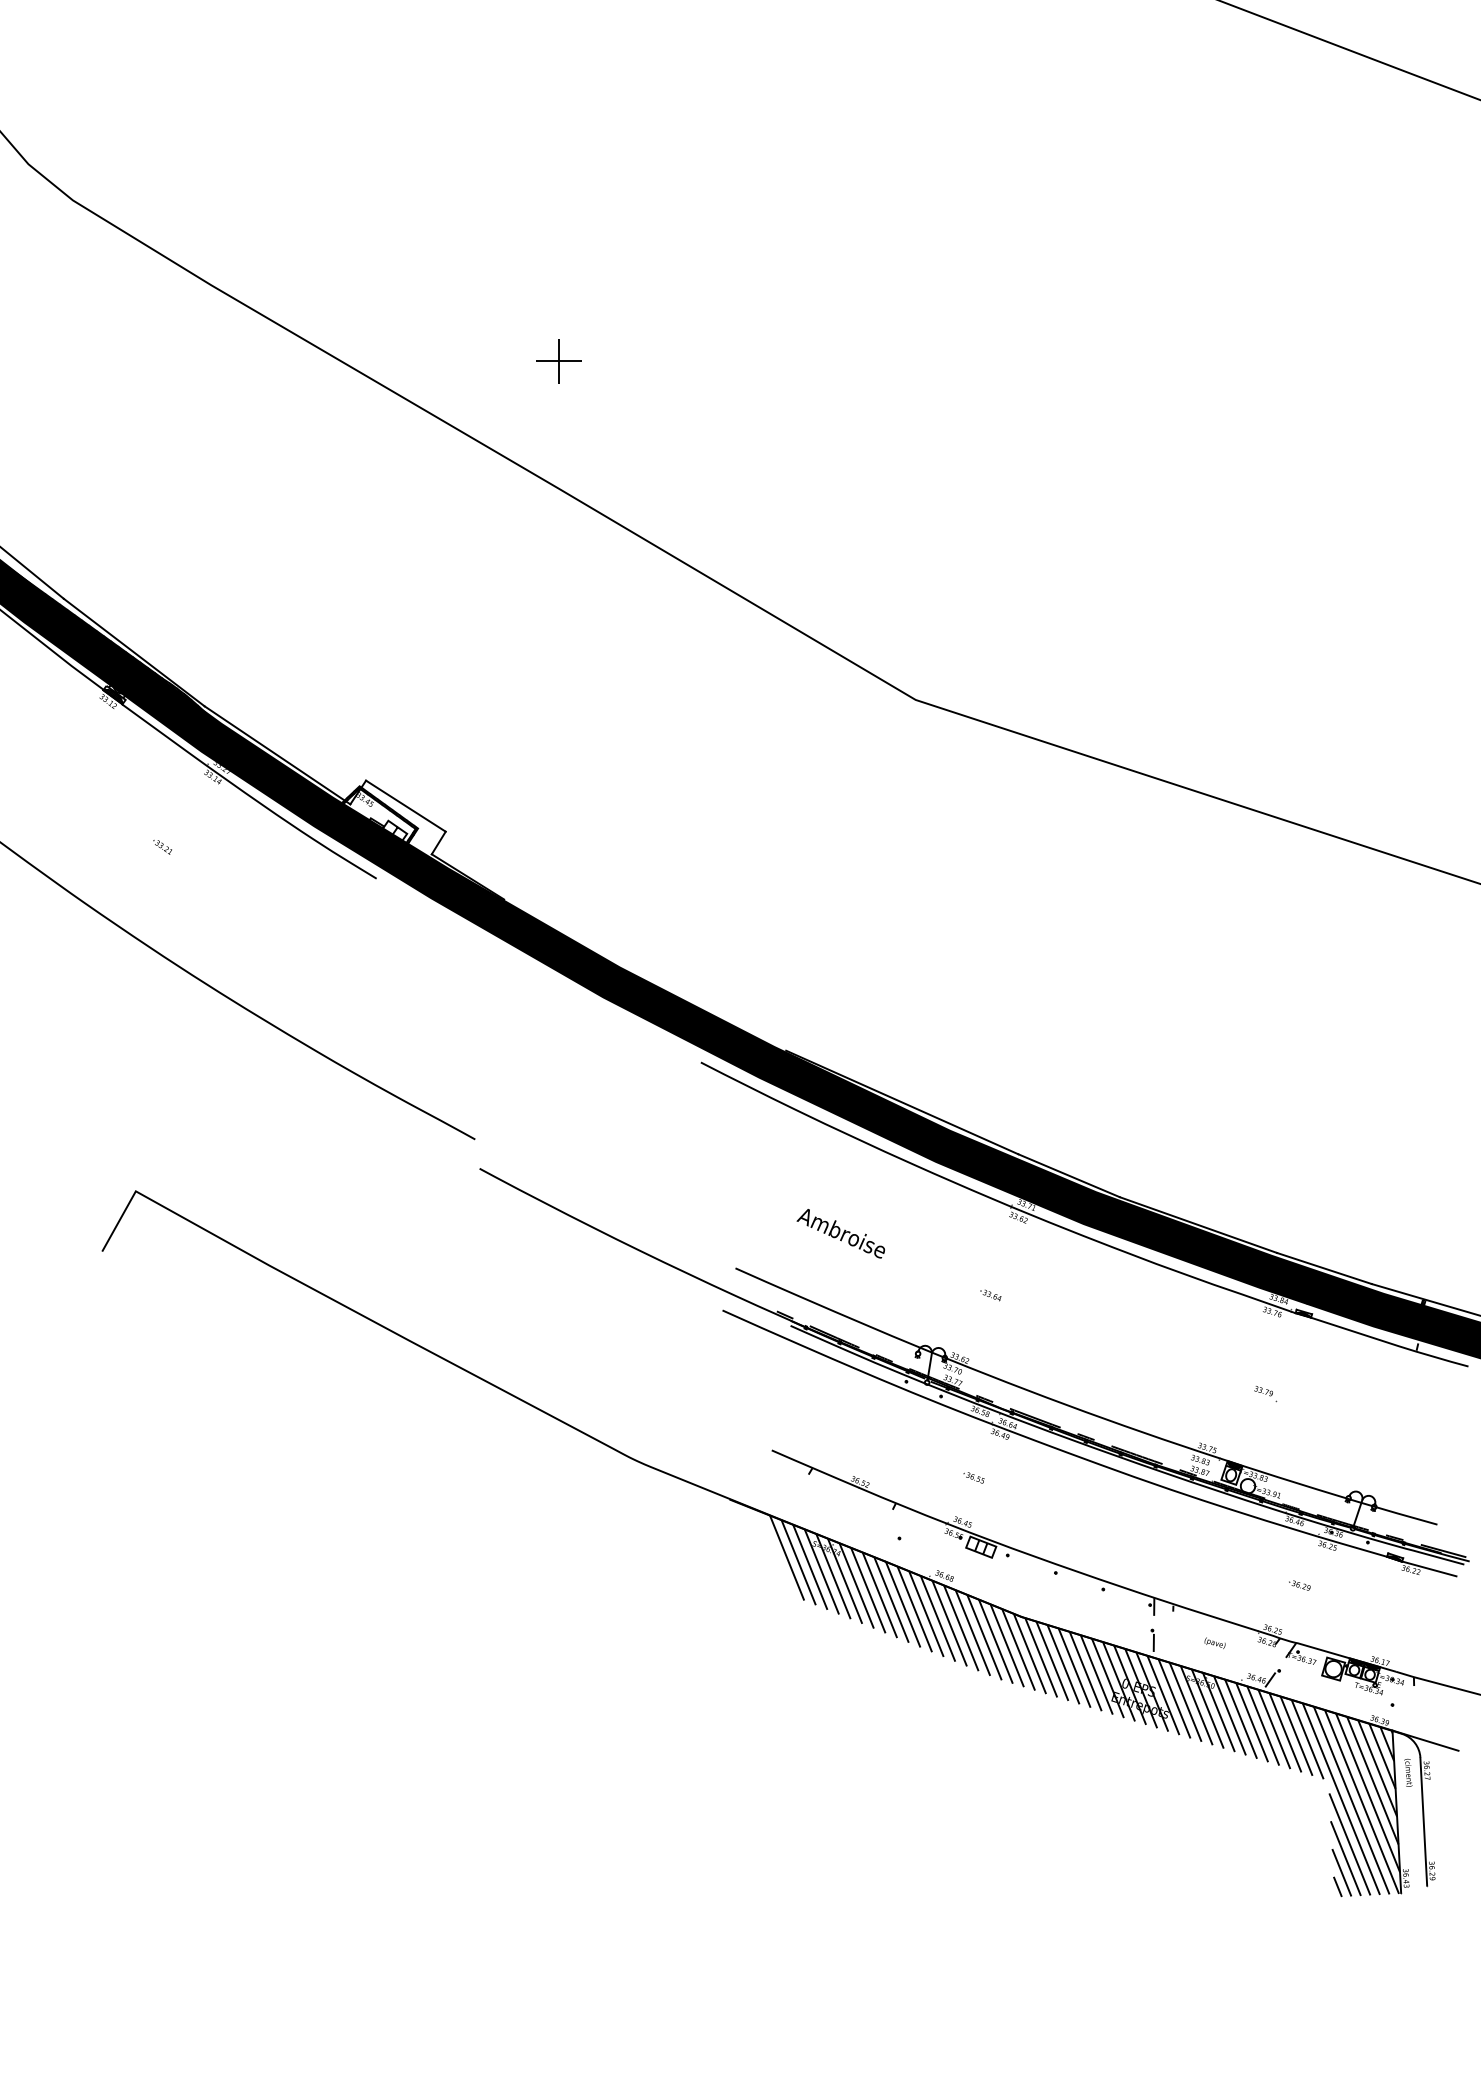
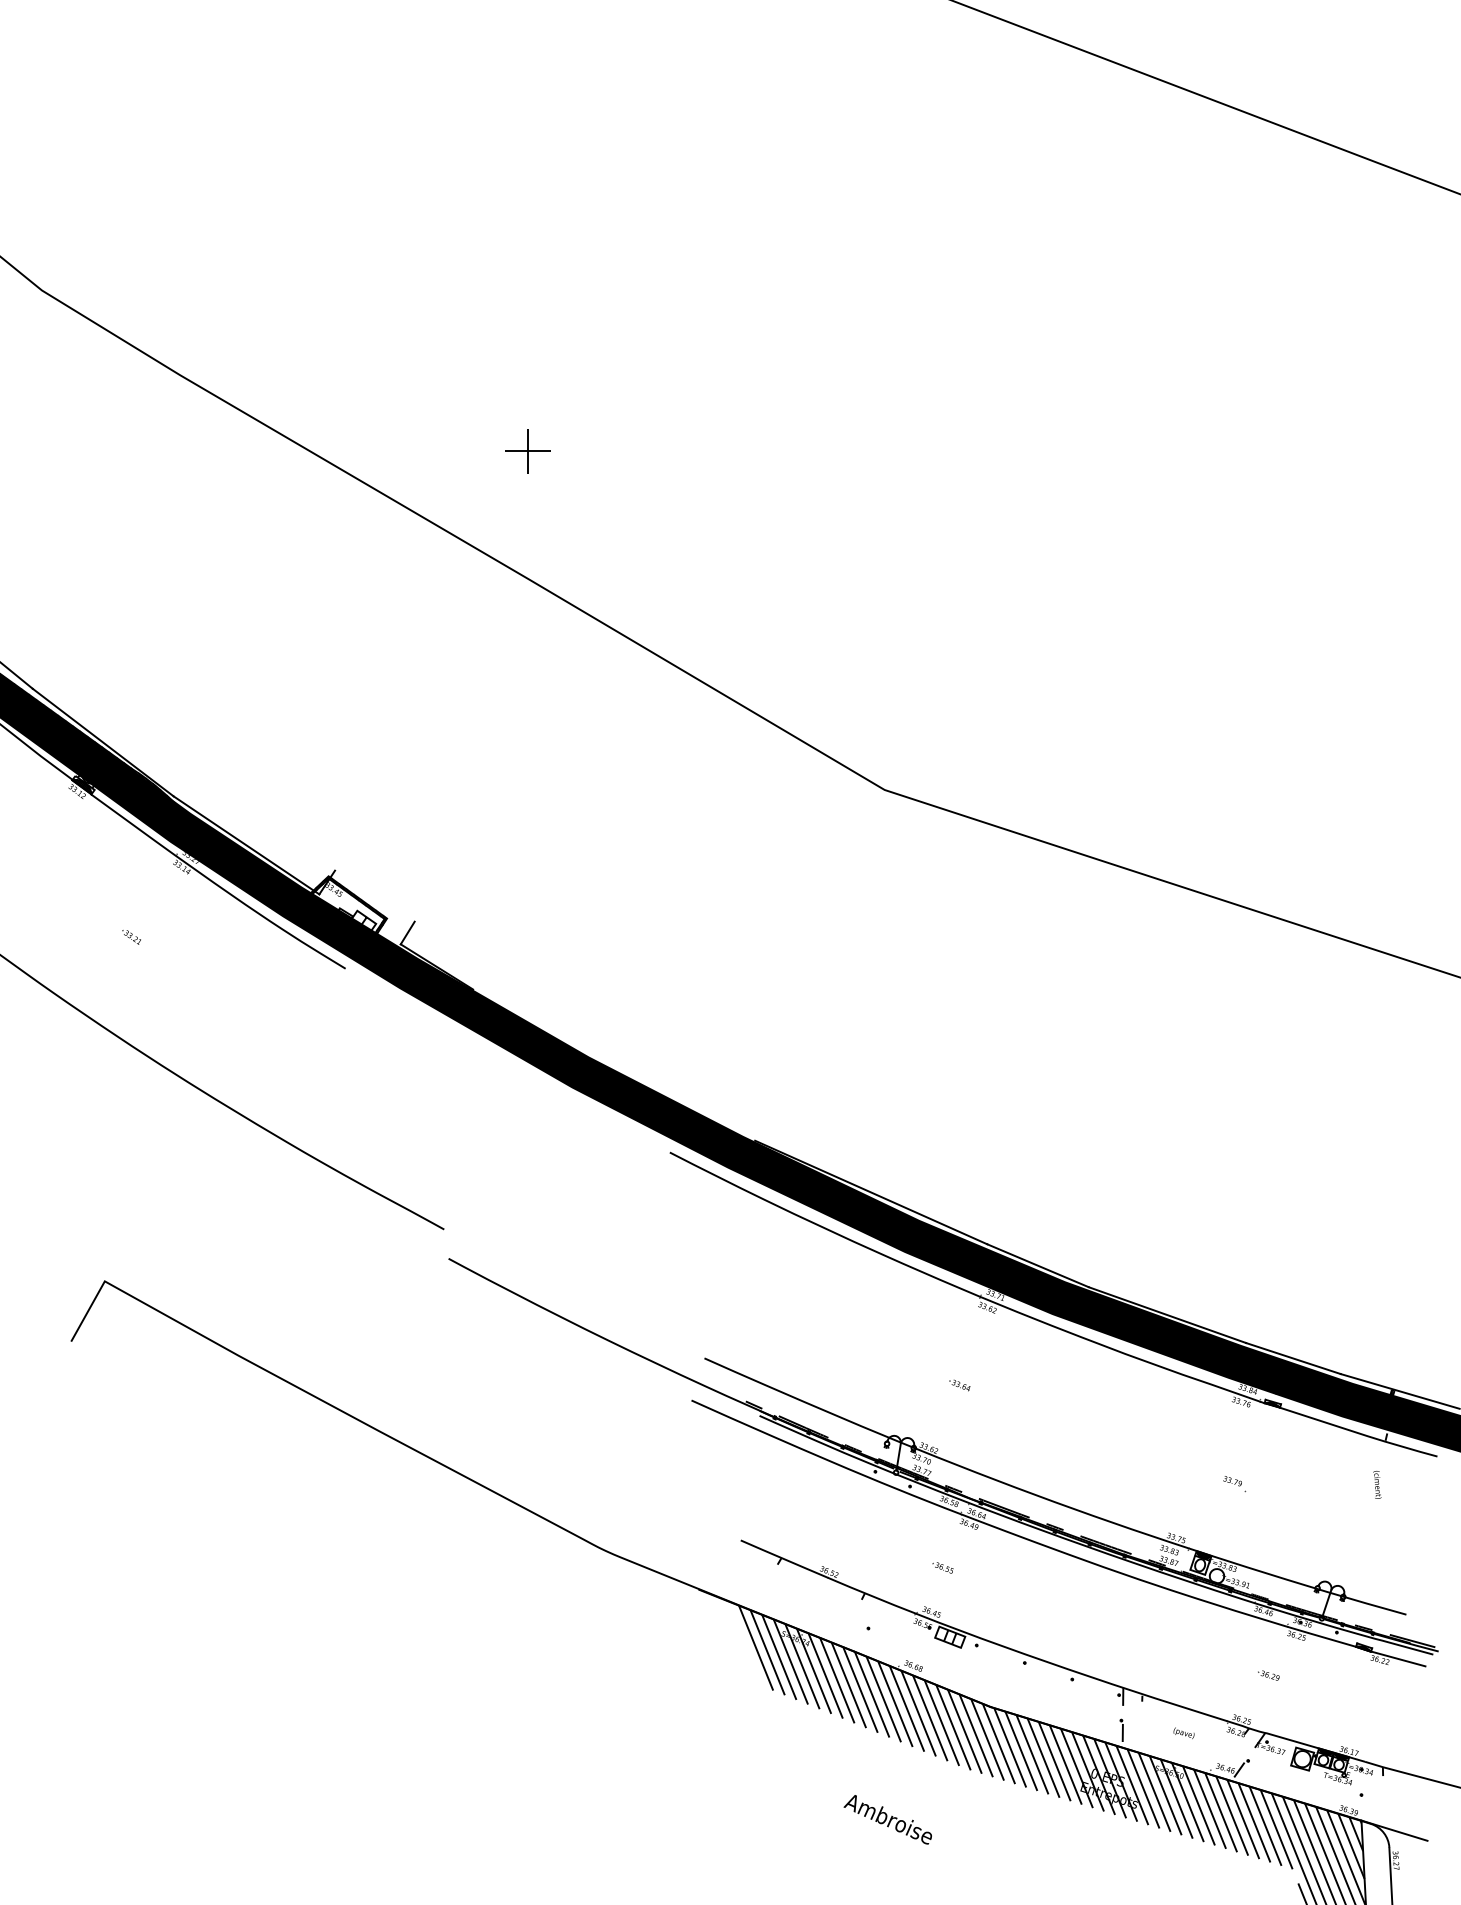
line: (405, 805) -> (374, 895), removed
text: (840, 1233) -> (887, 1819), moved
text: (1408, 1772) -> (1377, 1484), moved

